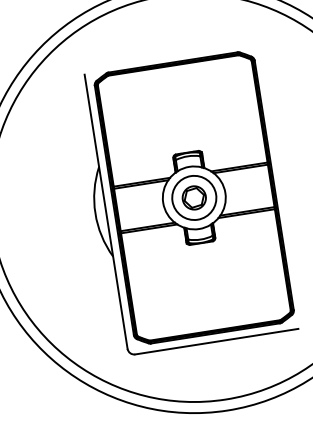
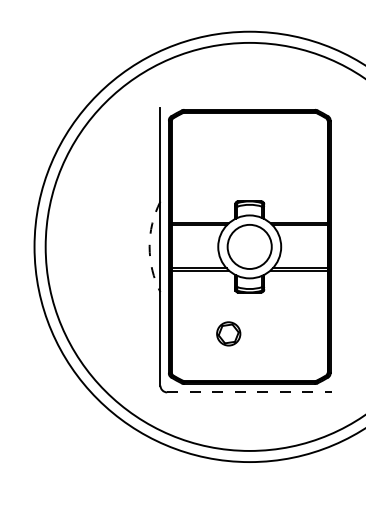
part: (194, 197) -> (228, 333), moved
arc: (95, 213) -> (149, 246), solid -> dashed
line: (216, 341) -> (249, 392), solid -> dashed

